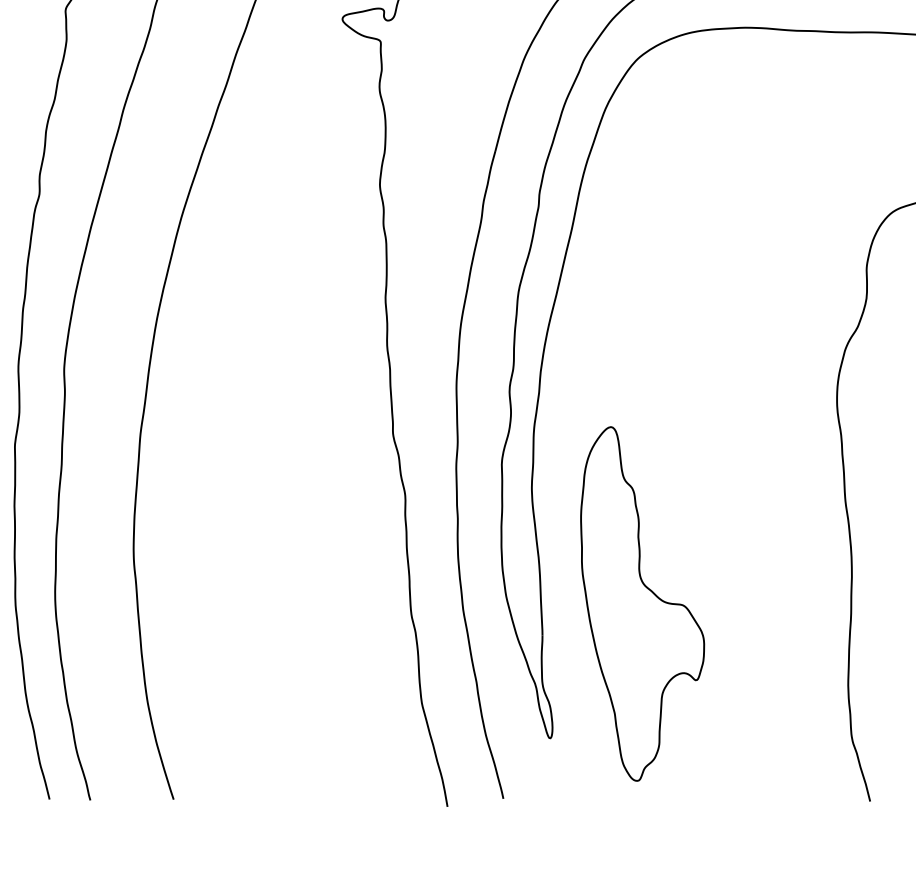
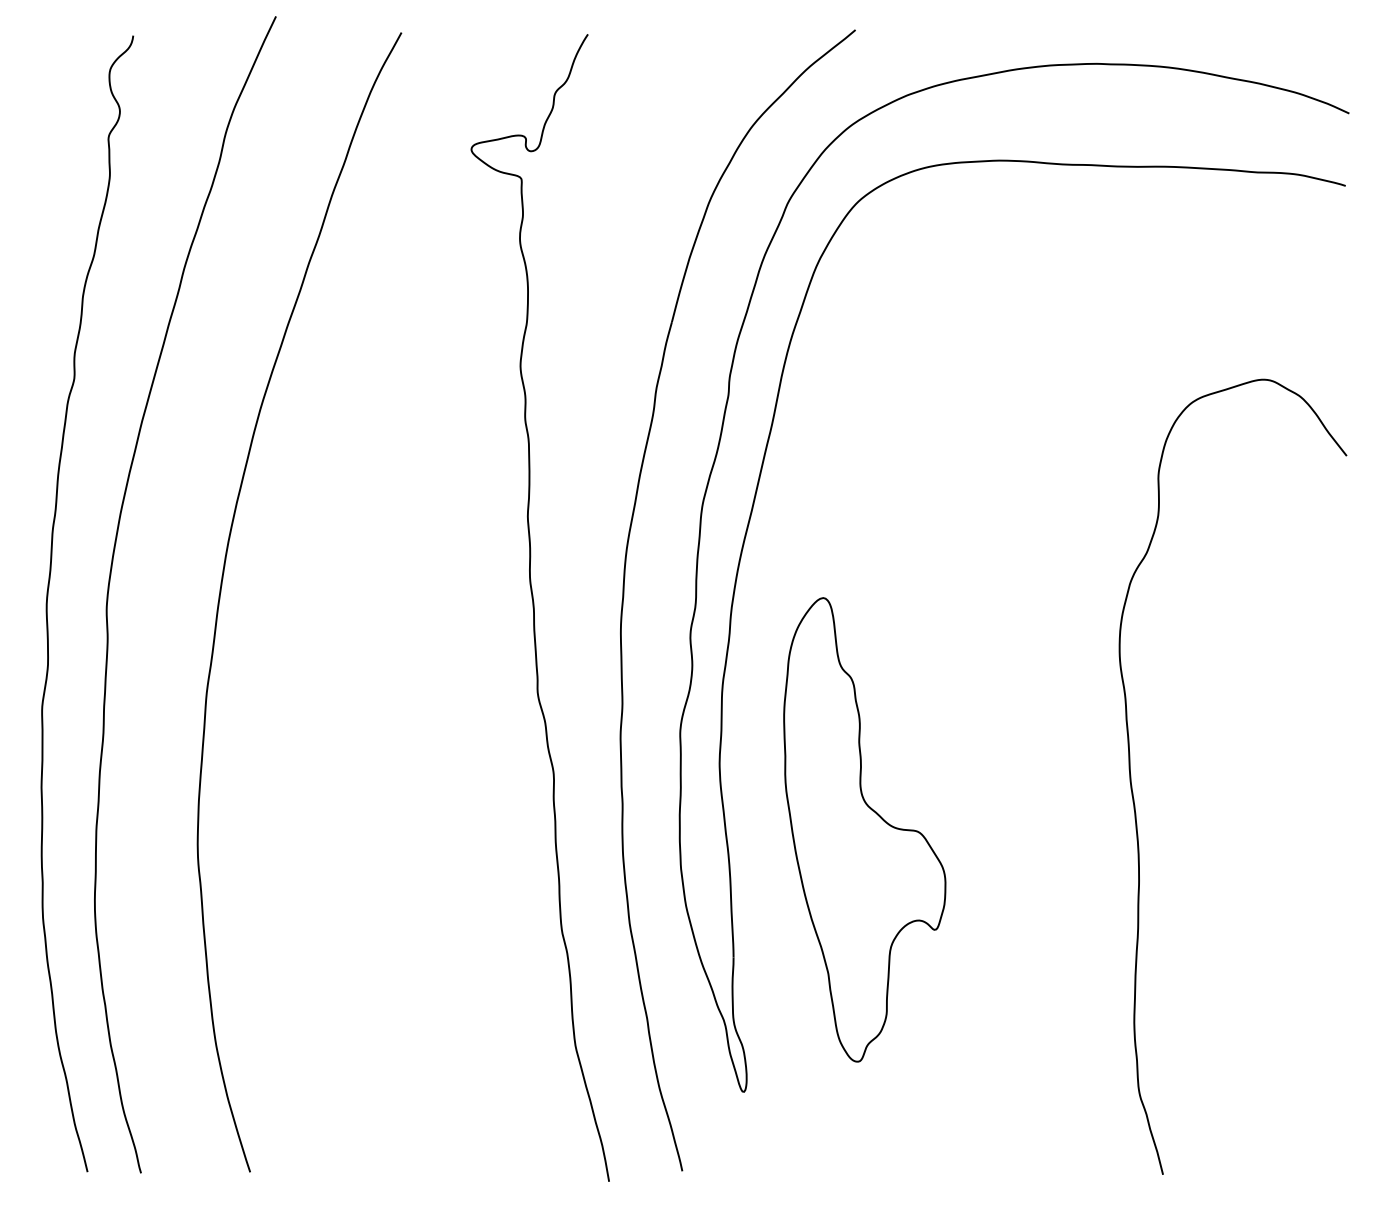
part: (642, 603) -> (864, 829), moved

